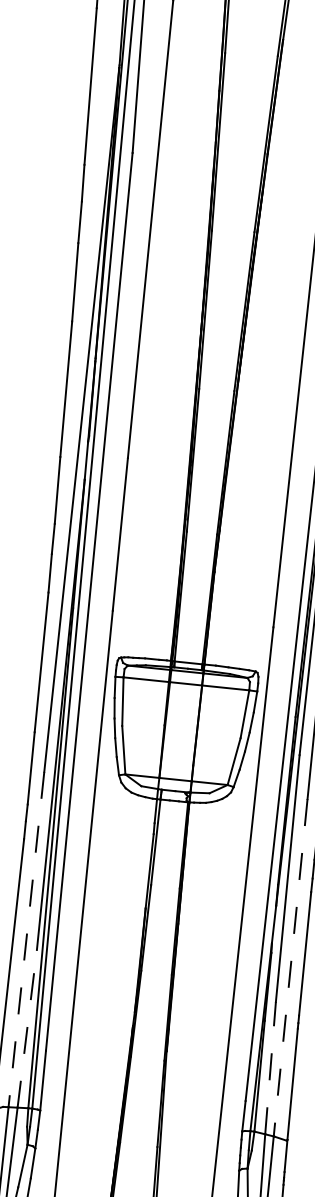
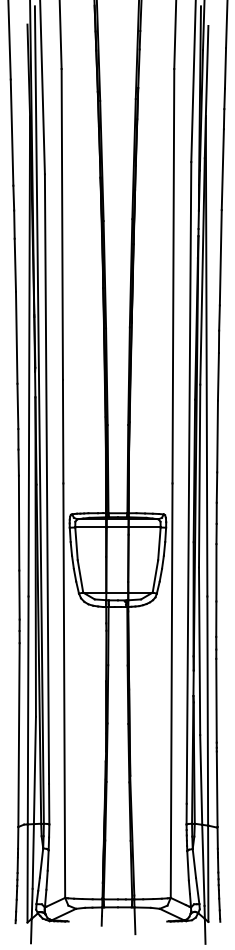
line: (26, 939) -> (28, 710), dashed -> solid
line: (290, 968) -> (207, 711), dashed -> solid
line: (26, 1028) -> (34, 770), dashed -> solid
line: (271, 1067) -> (201, 779), dashed -> solid

